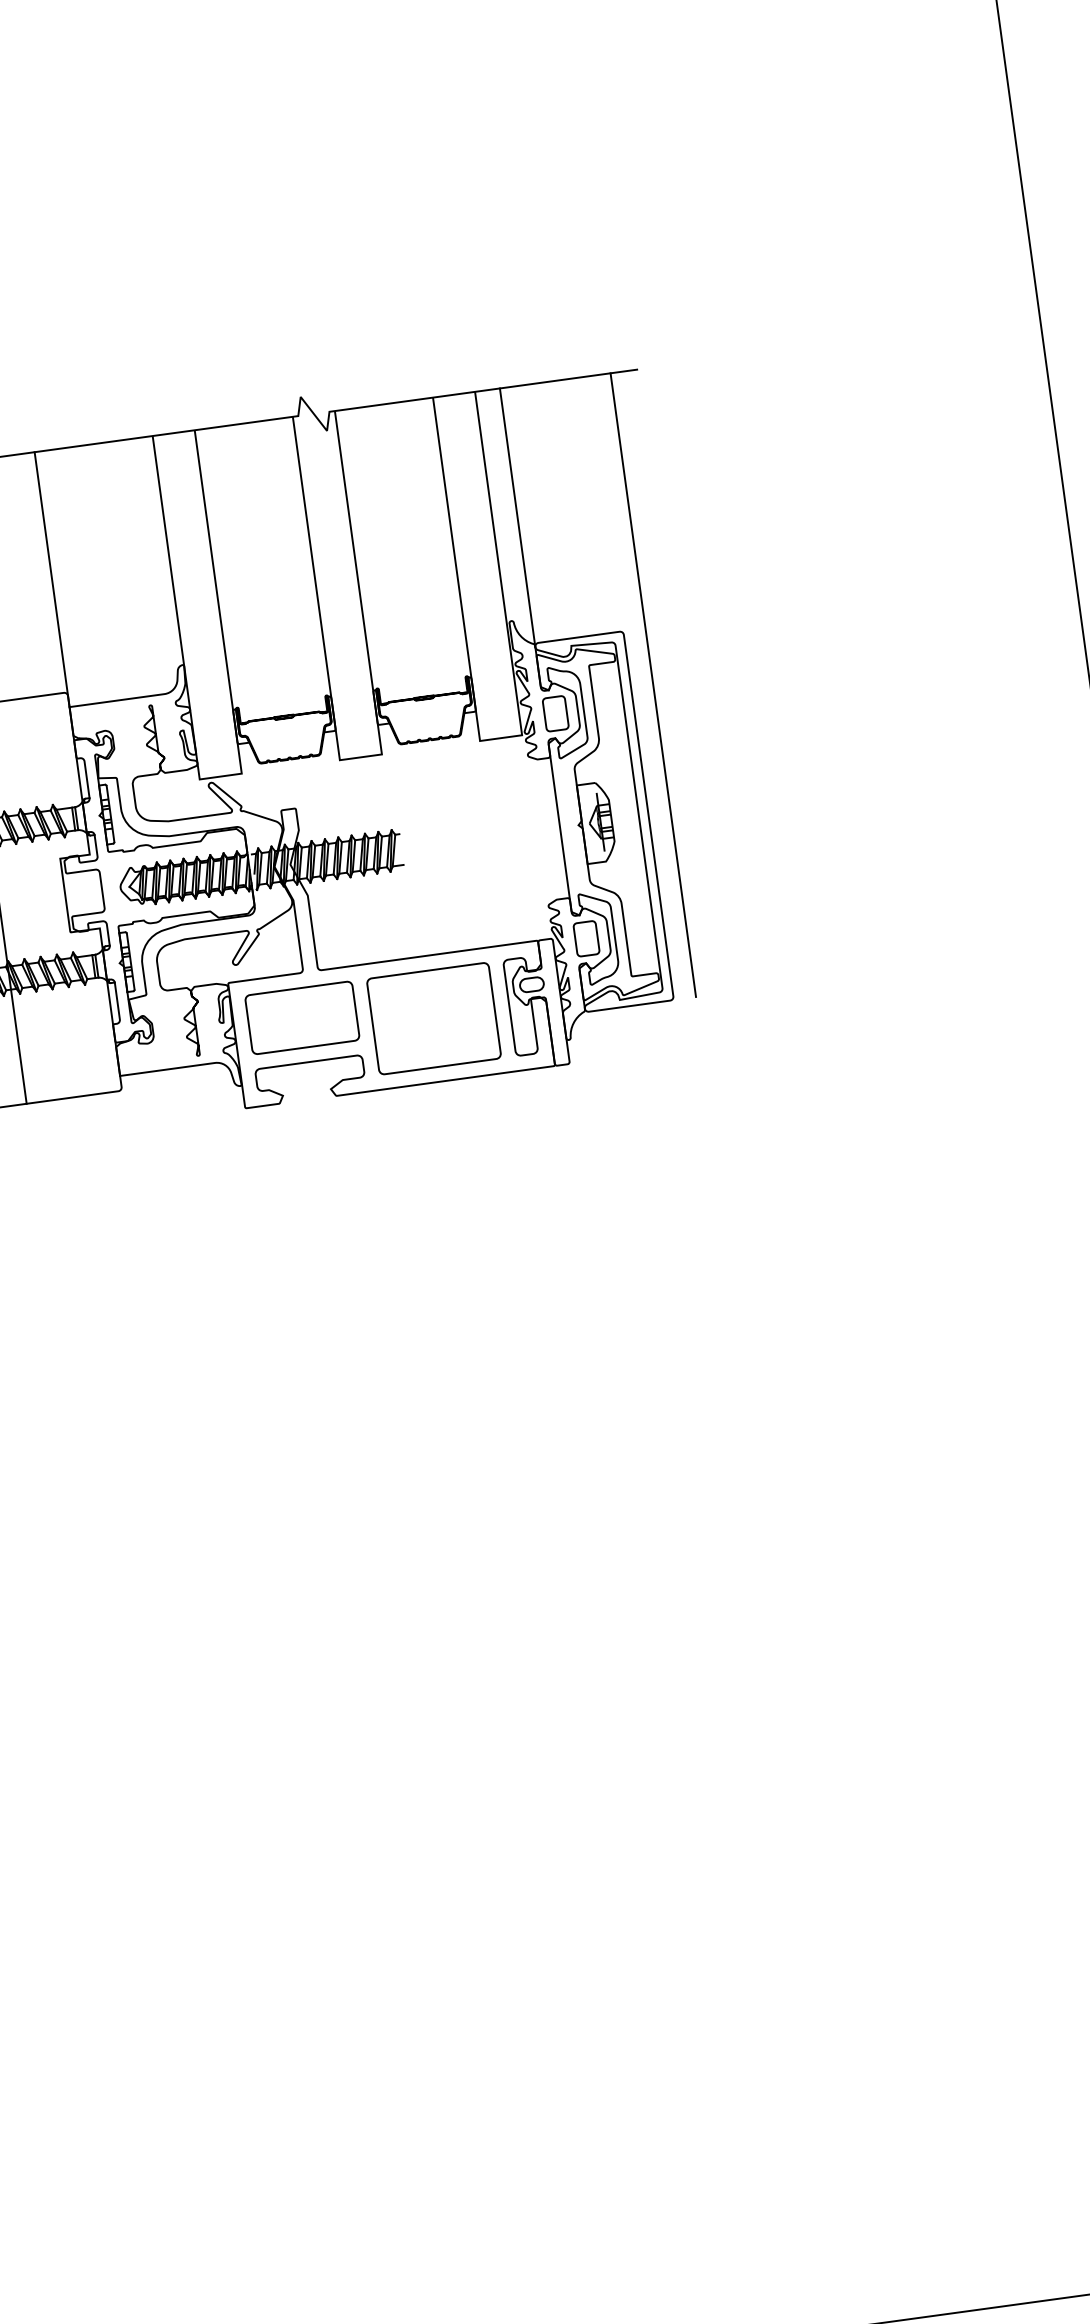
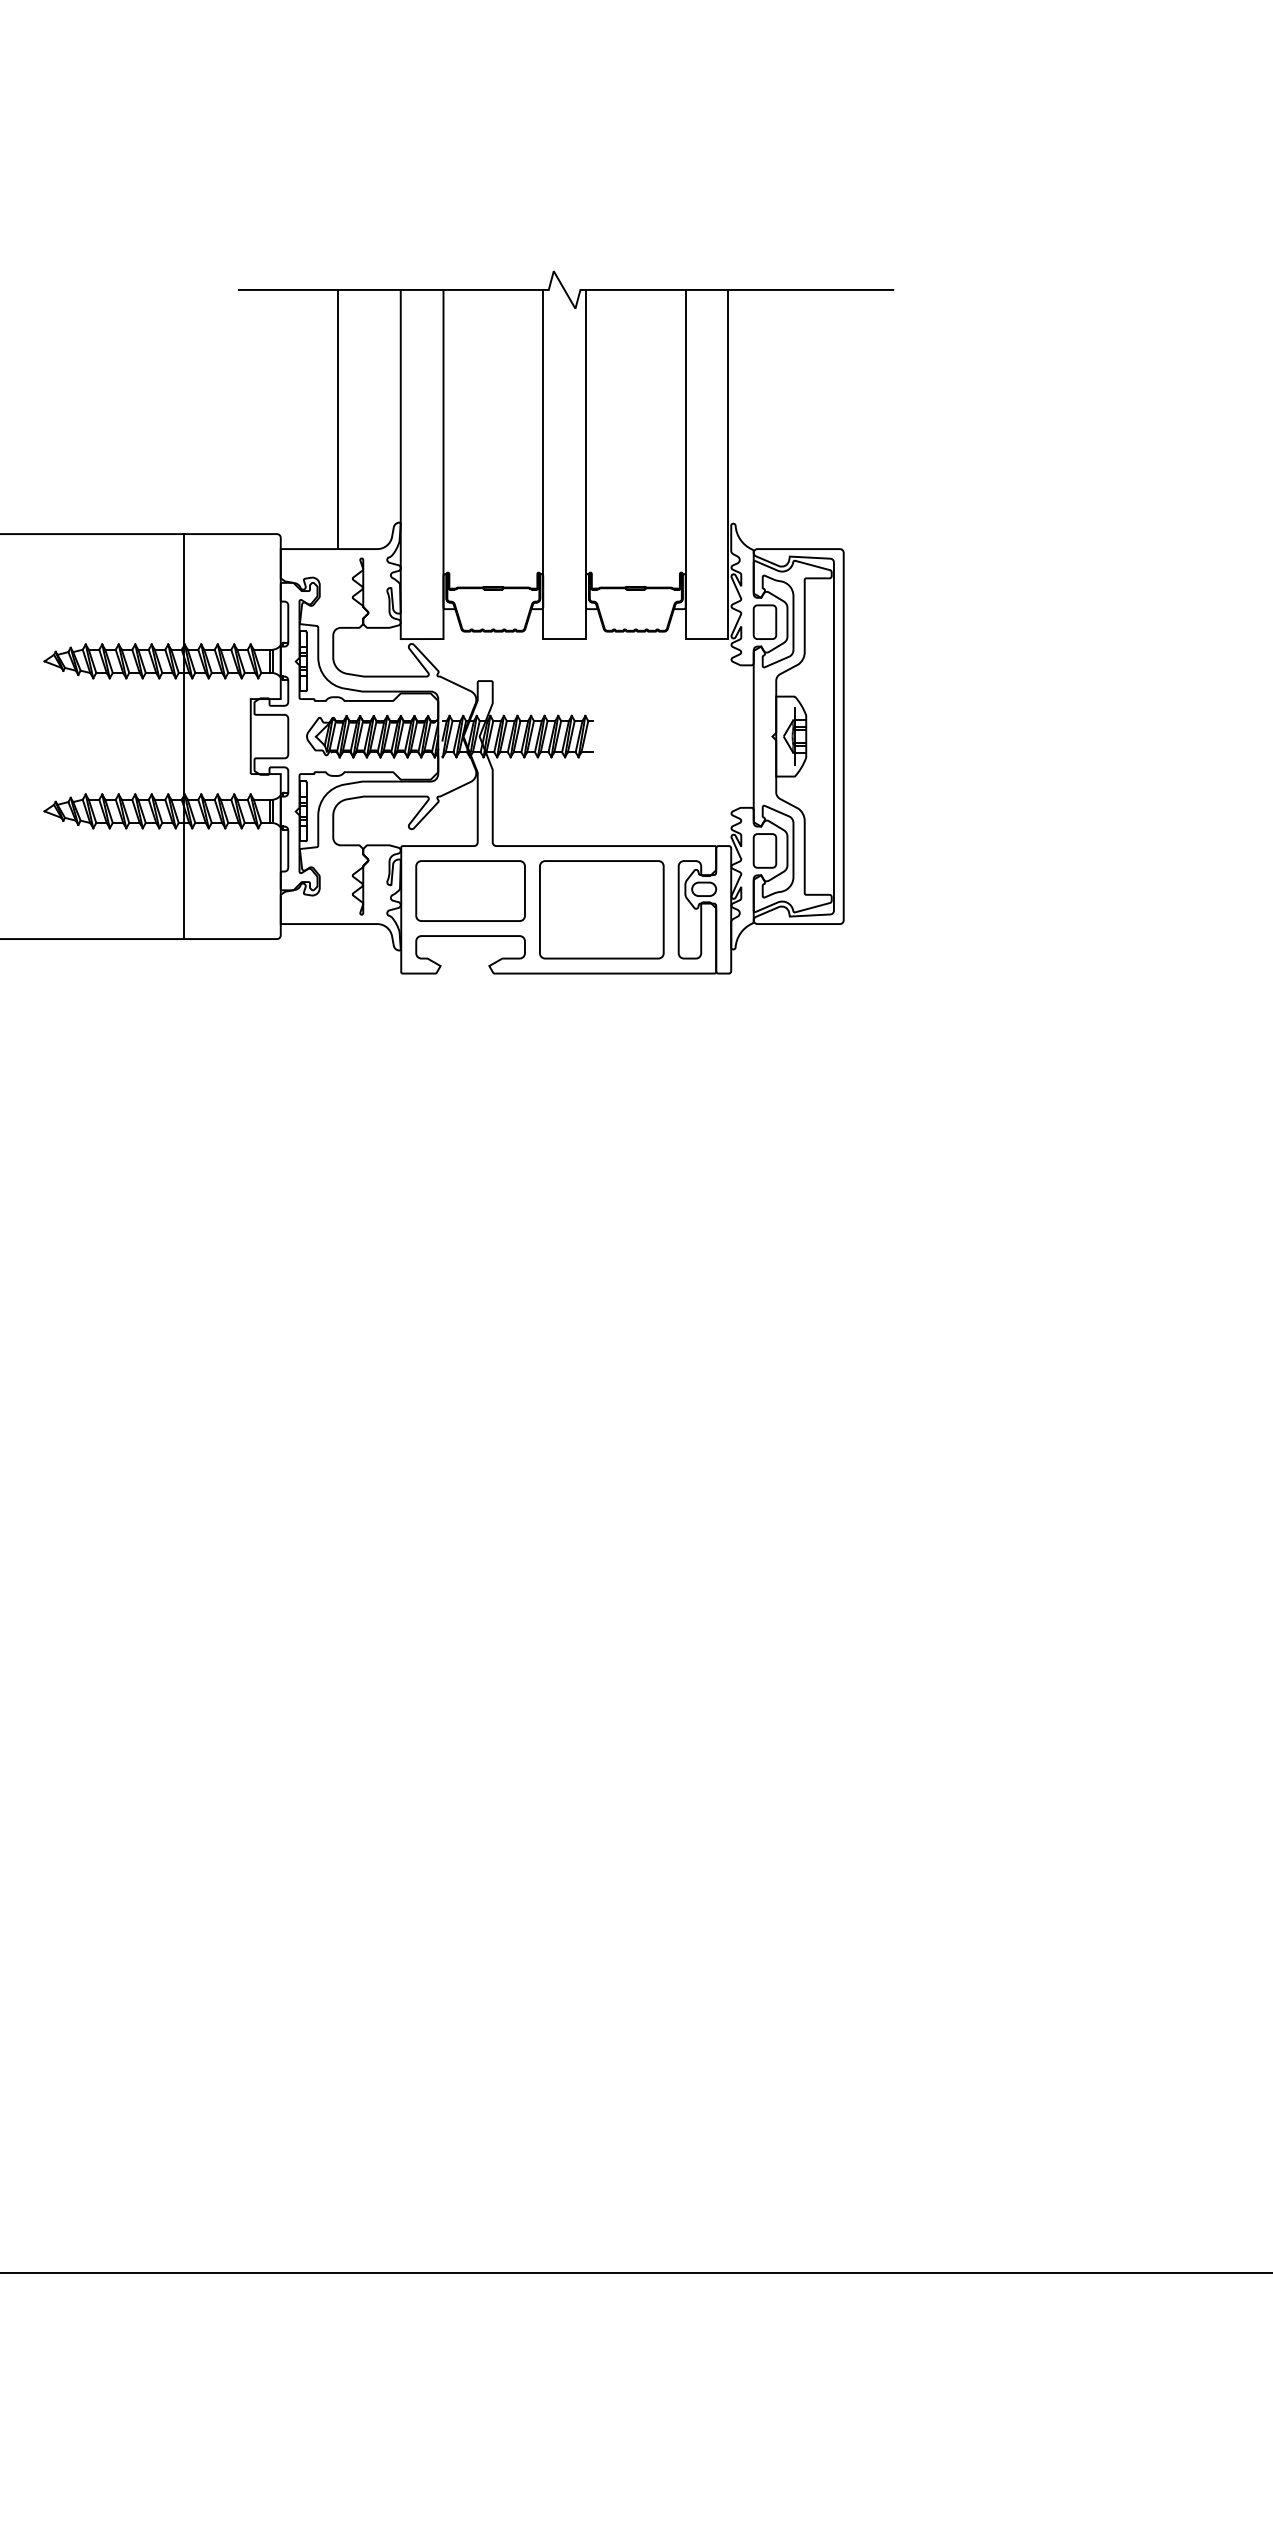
line: (517, 516) -> (753, 420), removed
line: (51, 578) -> (337, 418), moved
line: (653, 684) -> (866, 606), removed

